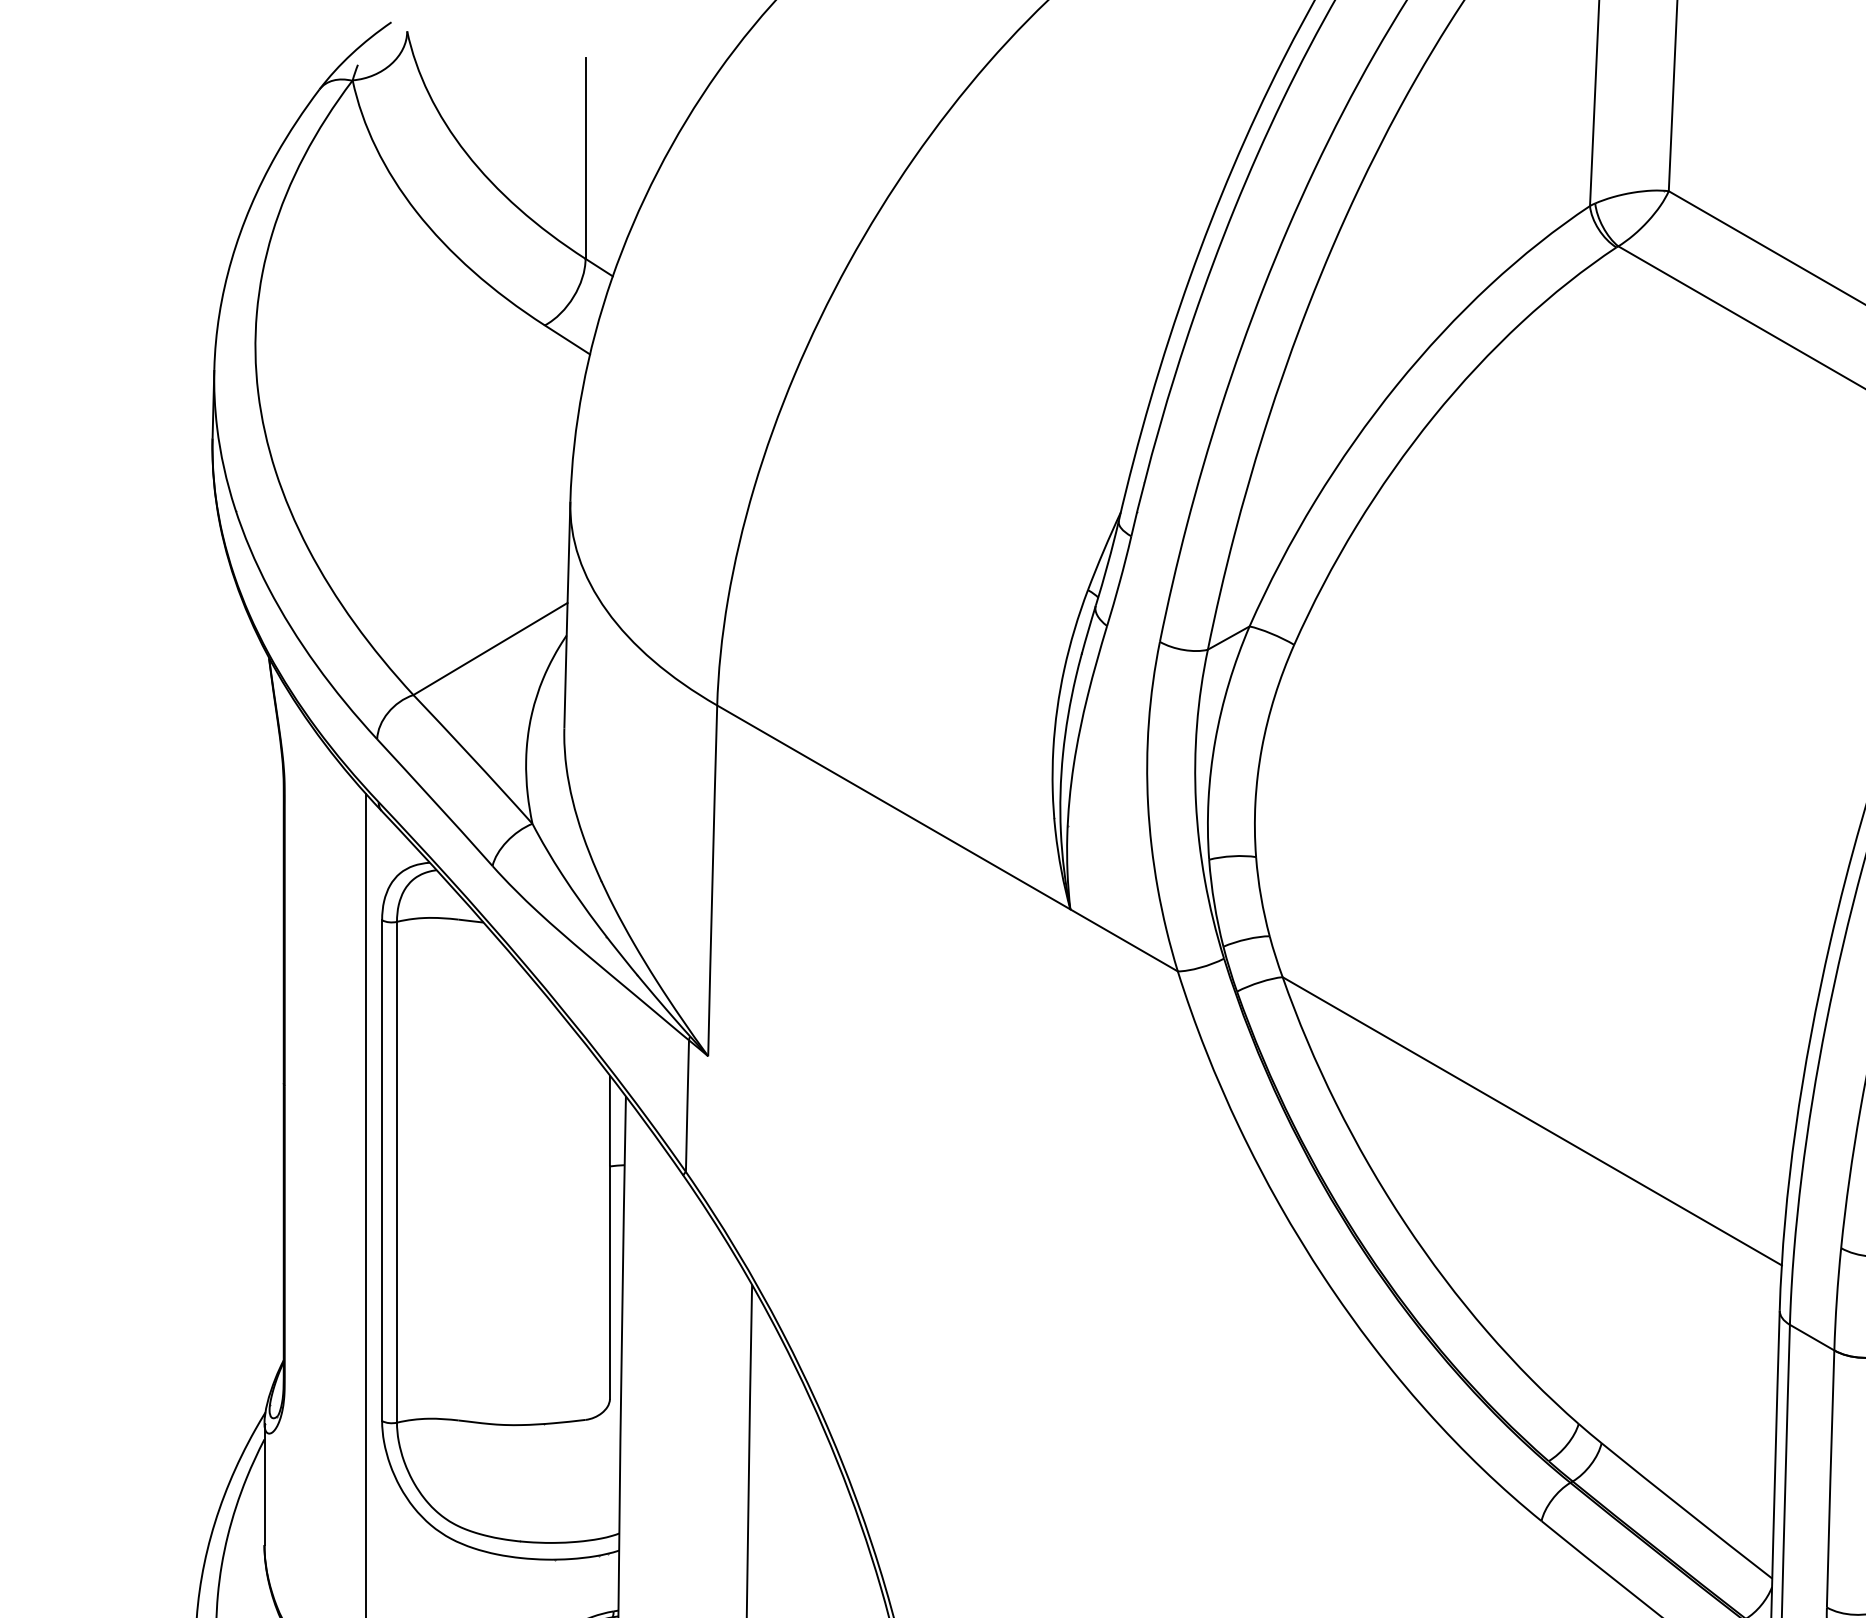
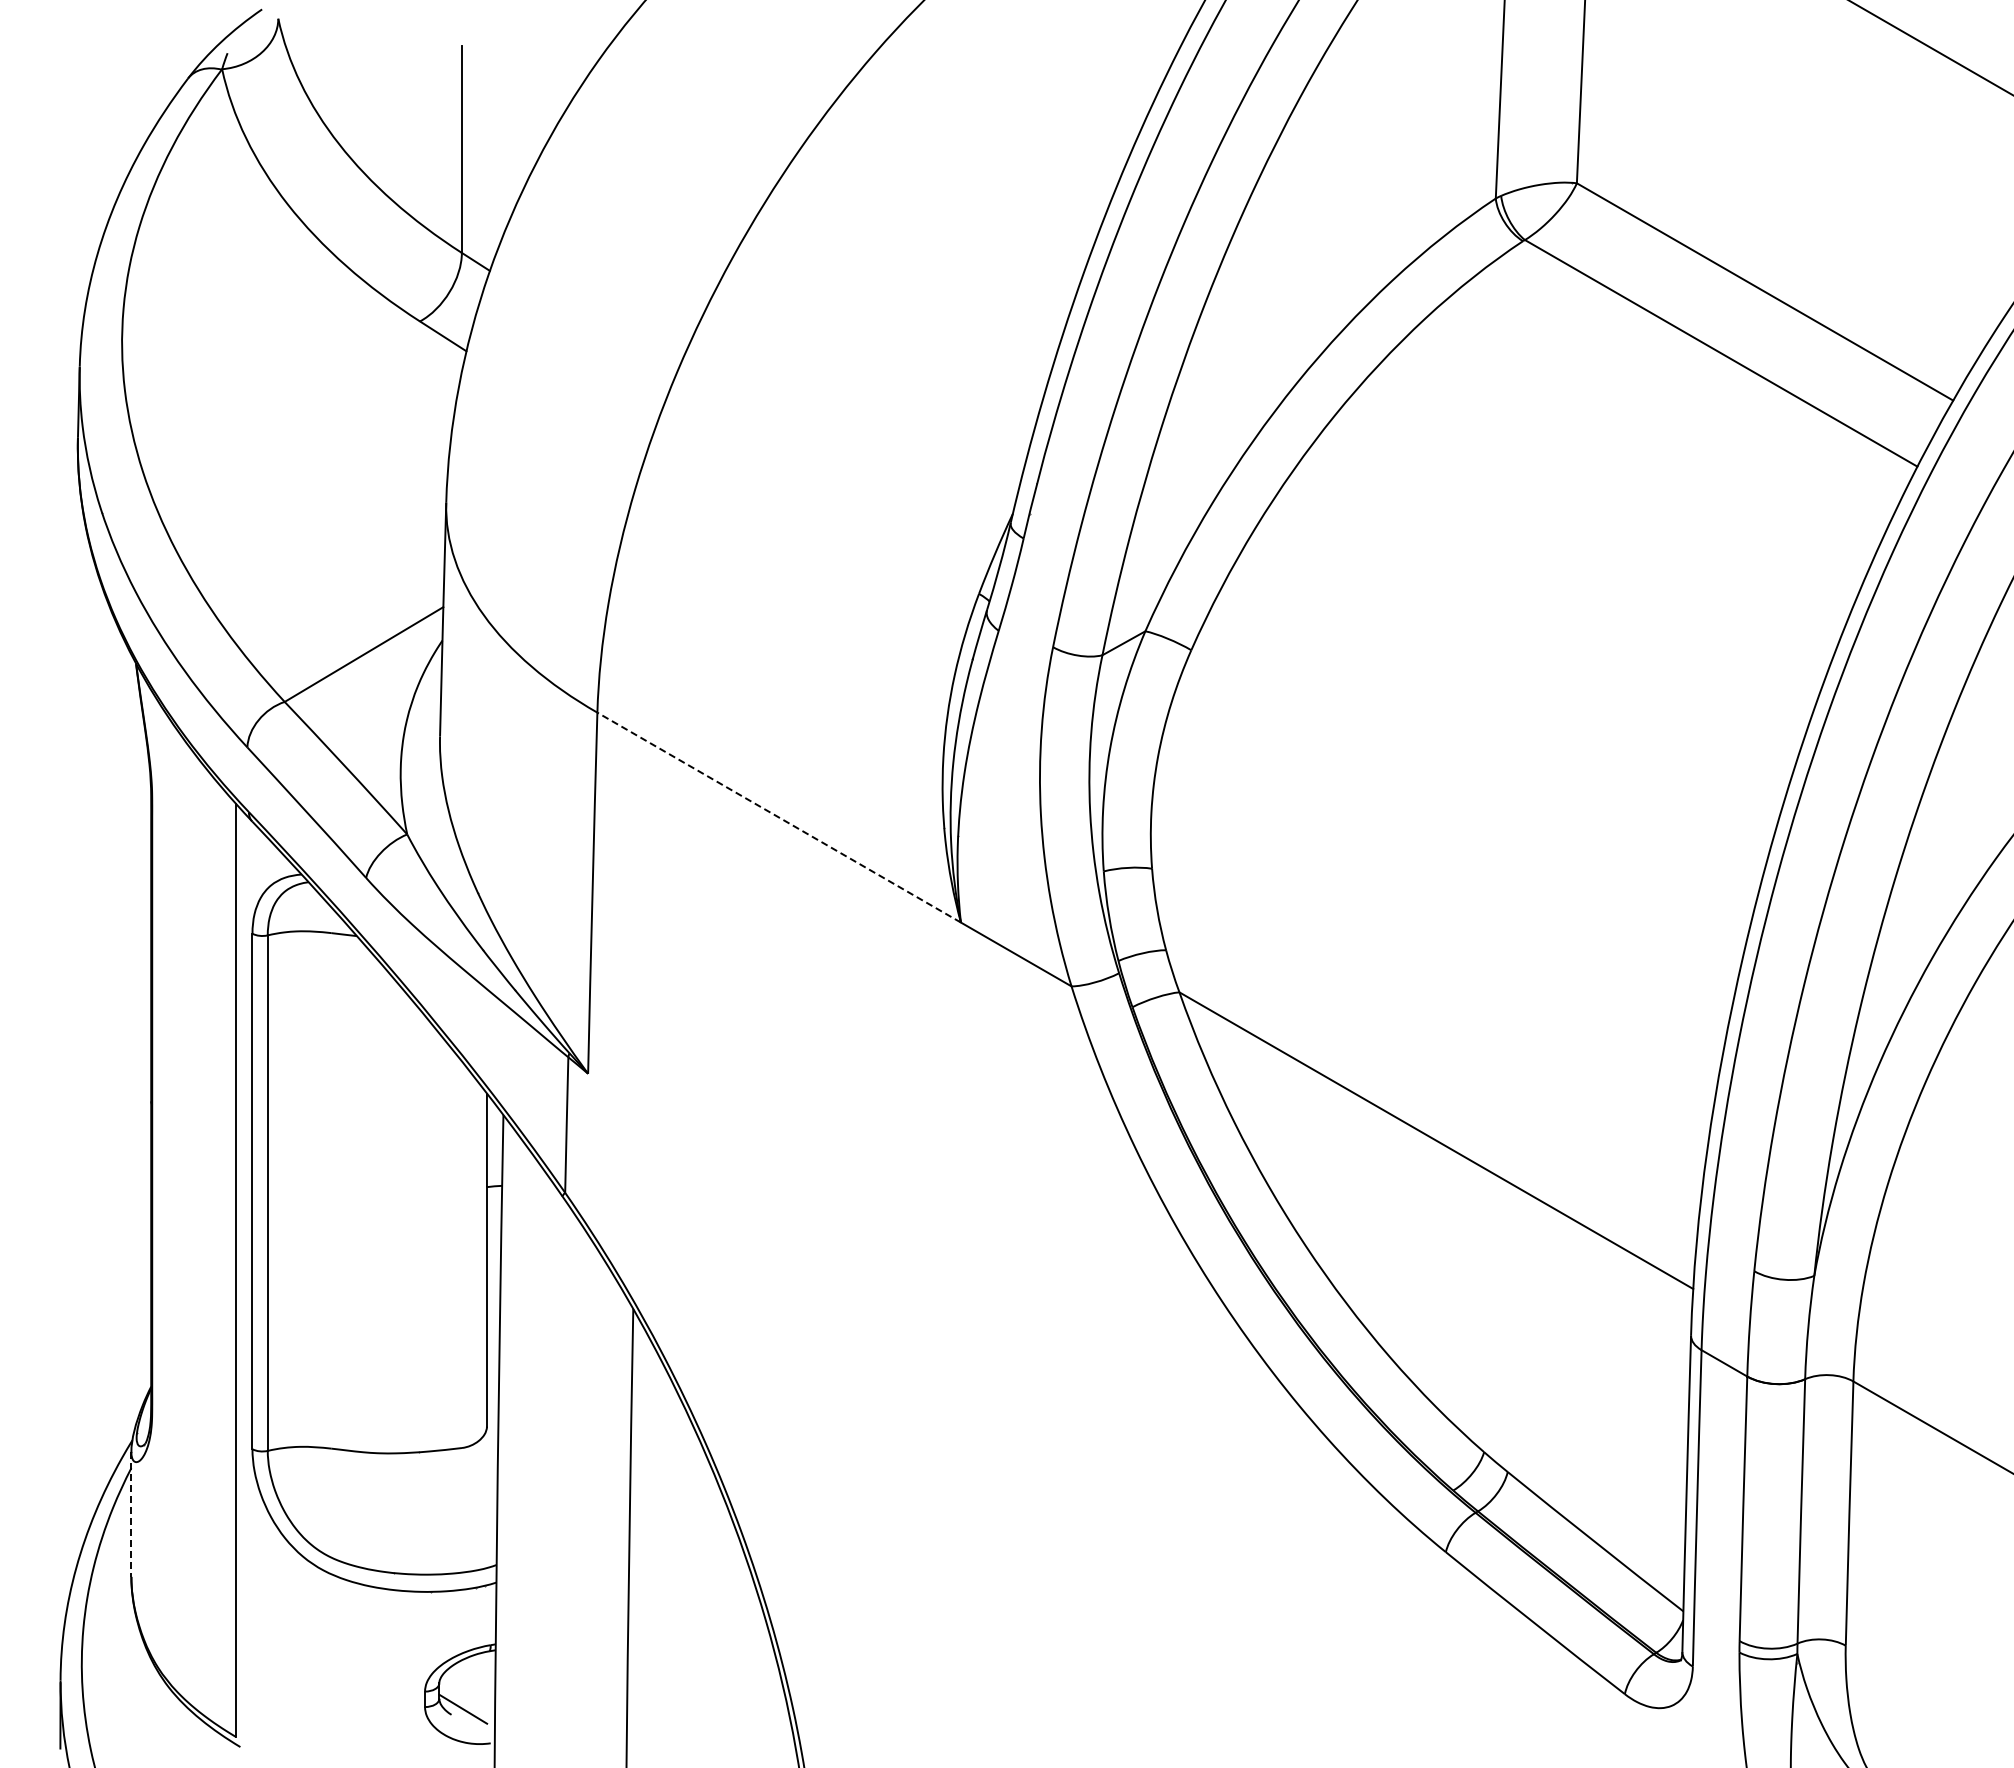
line: (894, 807) -> (779, 817), solid -> dashed
line: (264, 1484) -> (131, 1514), solid -> dashed

